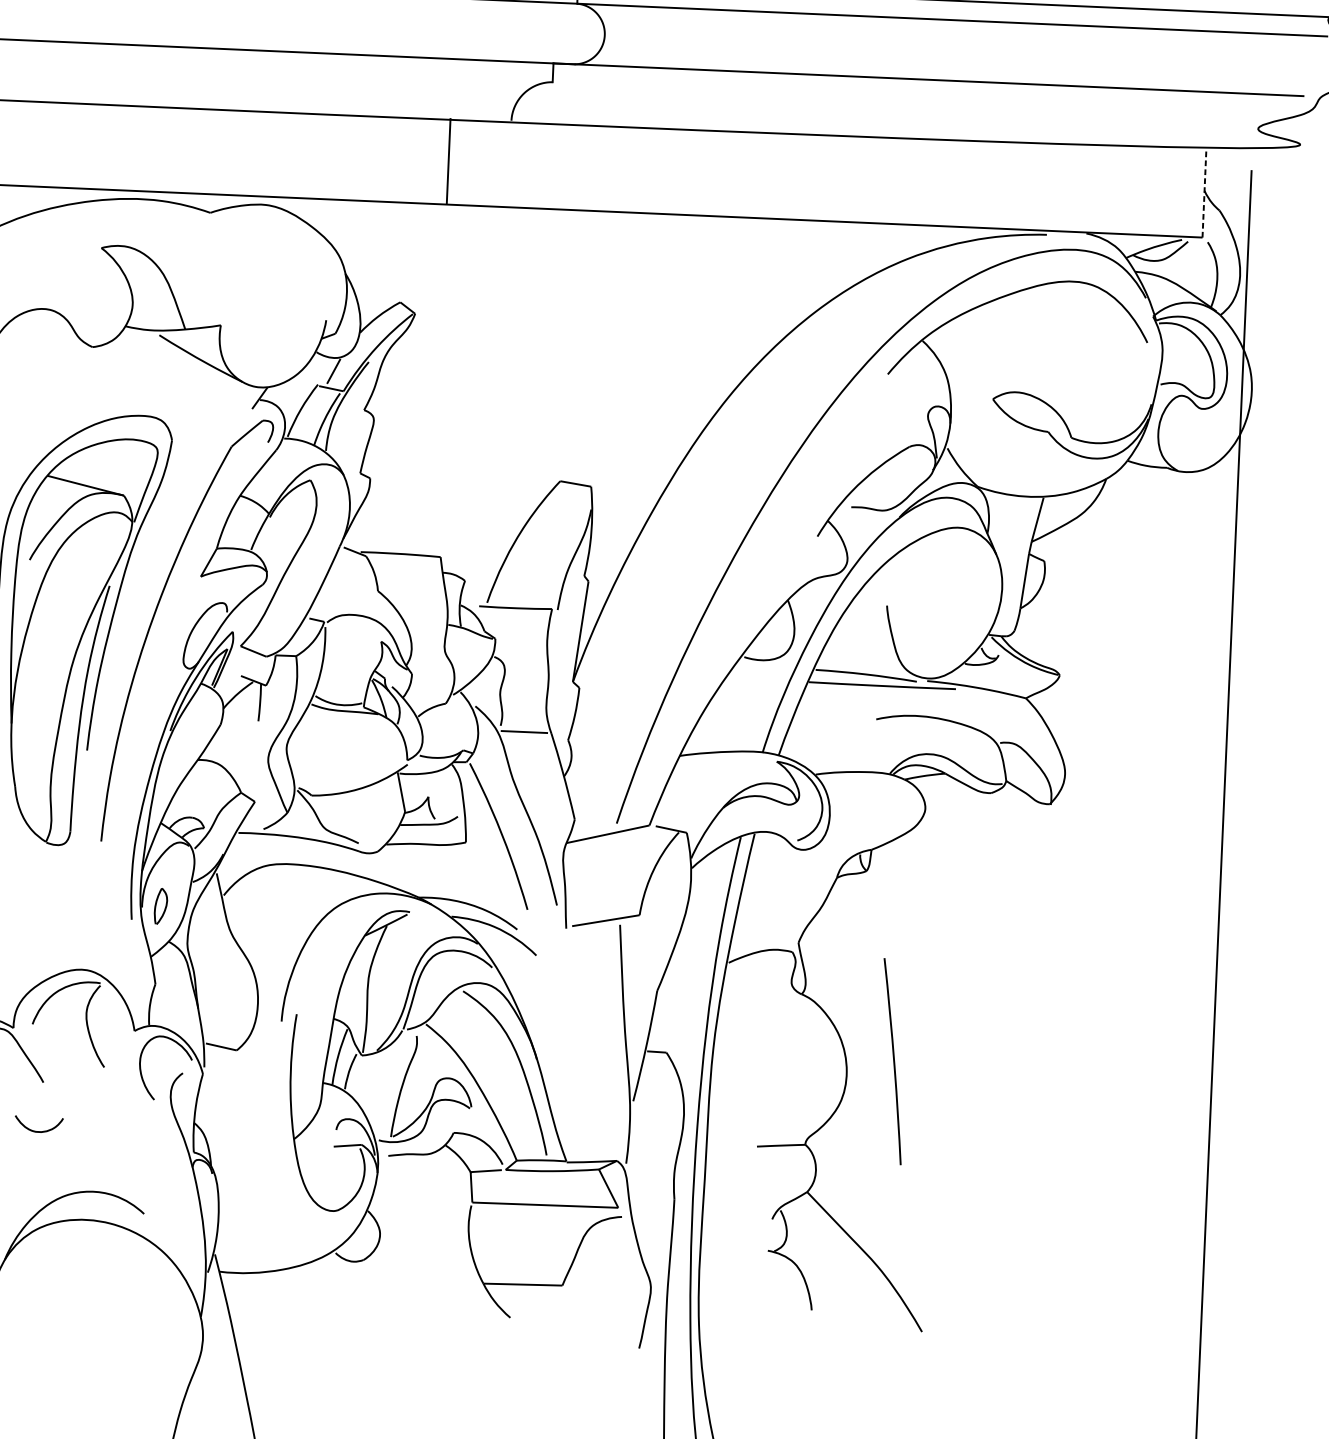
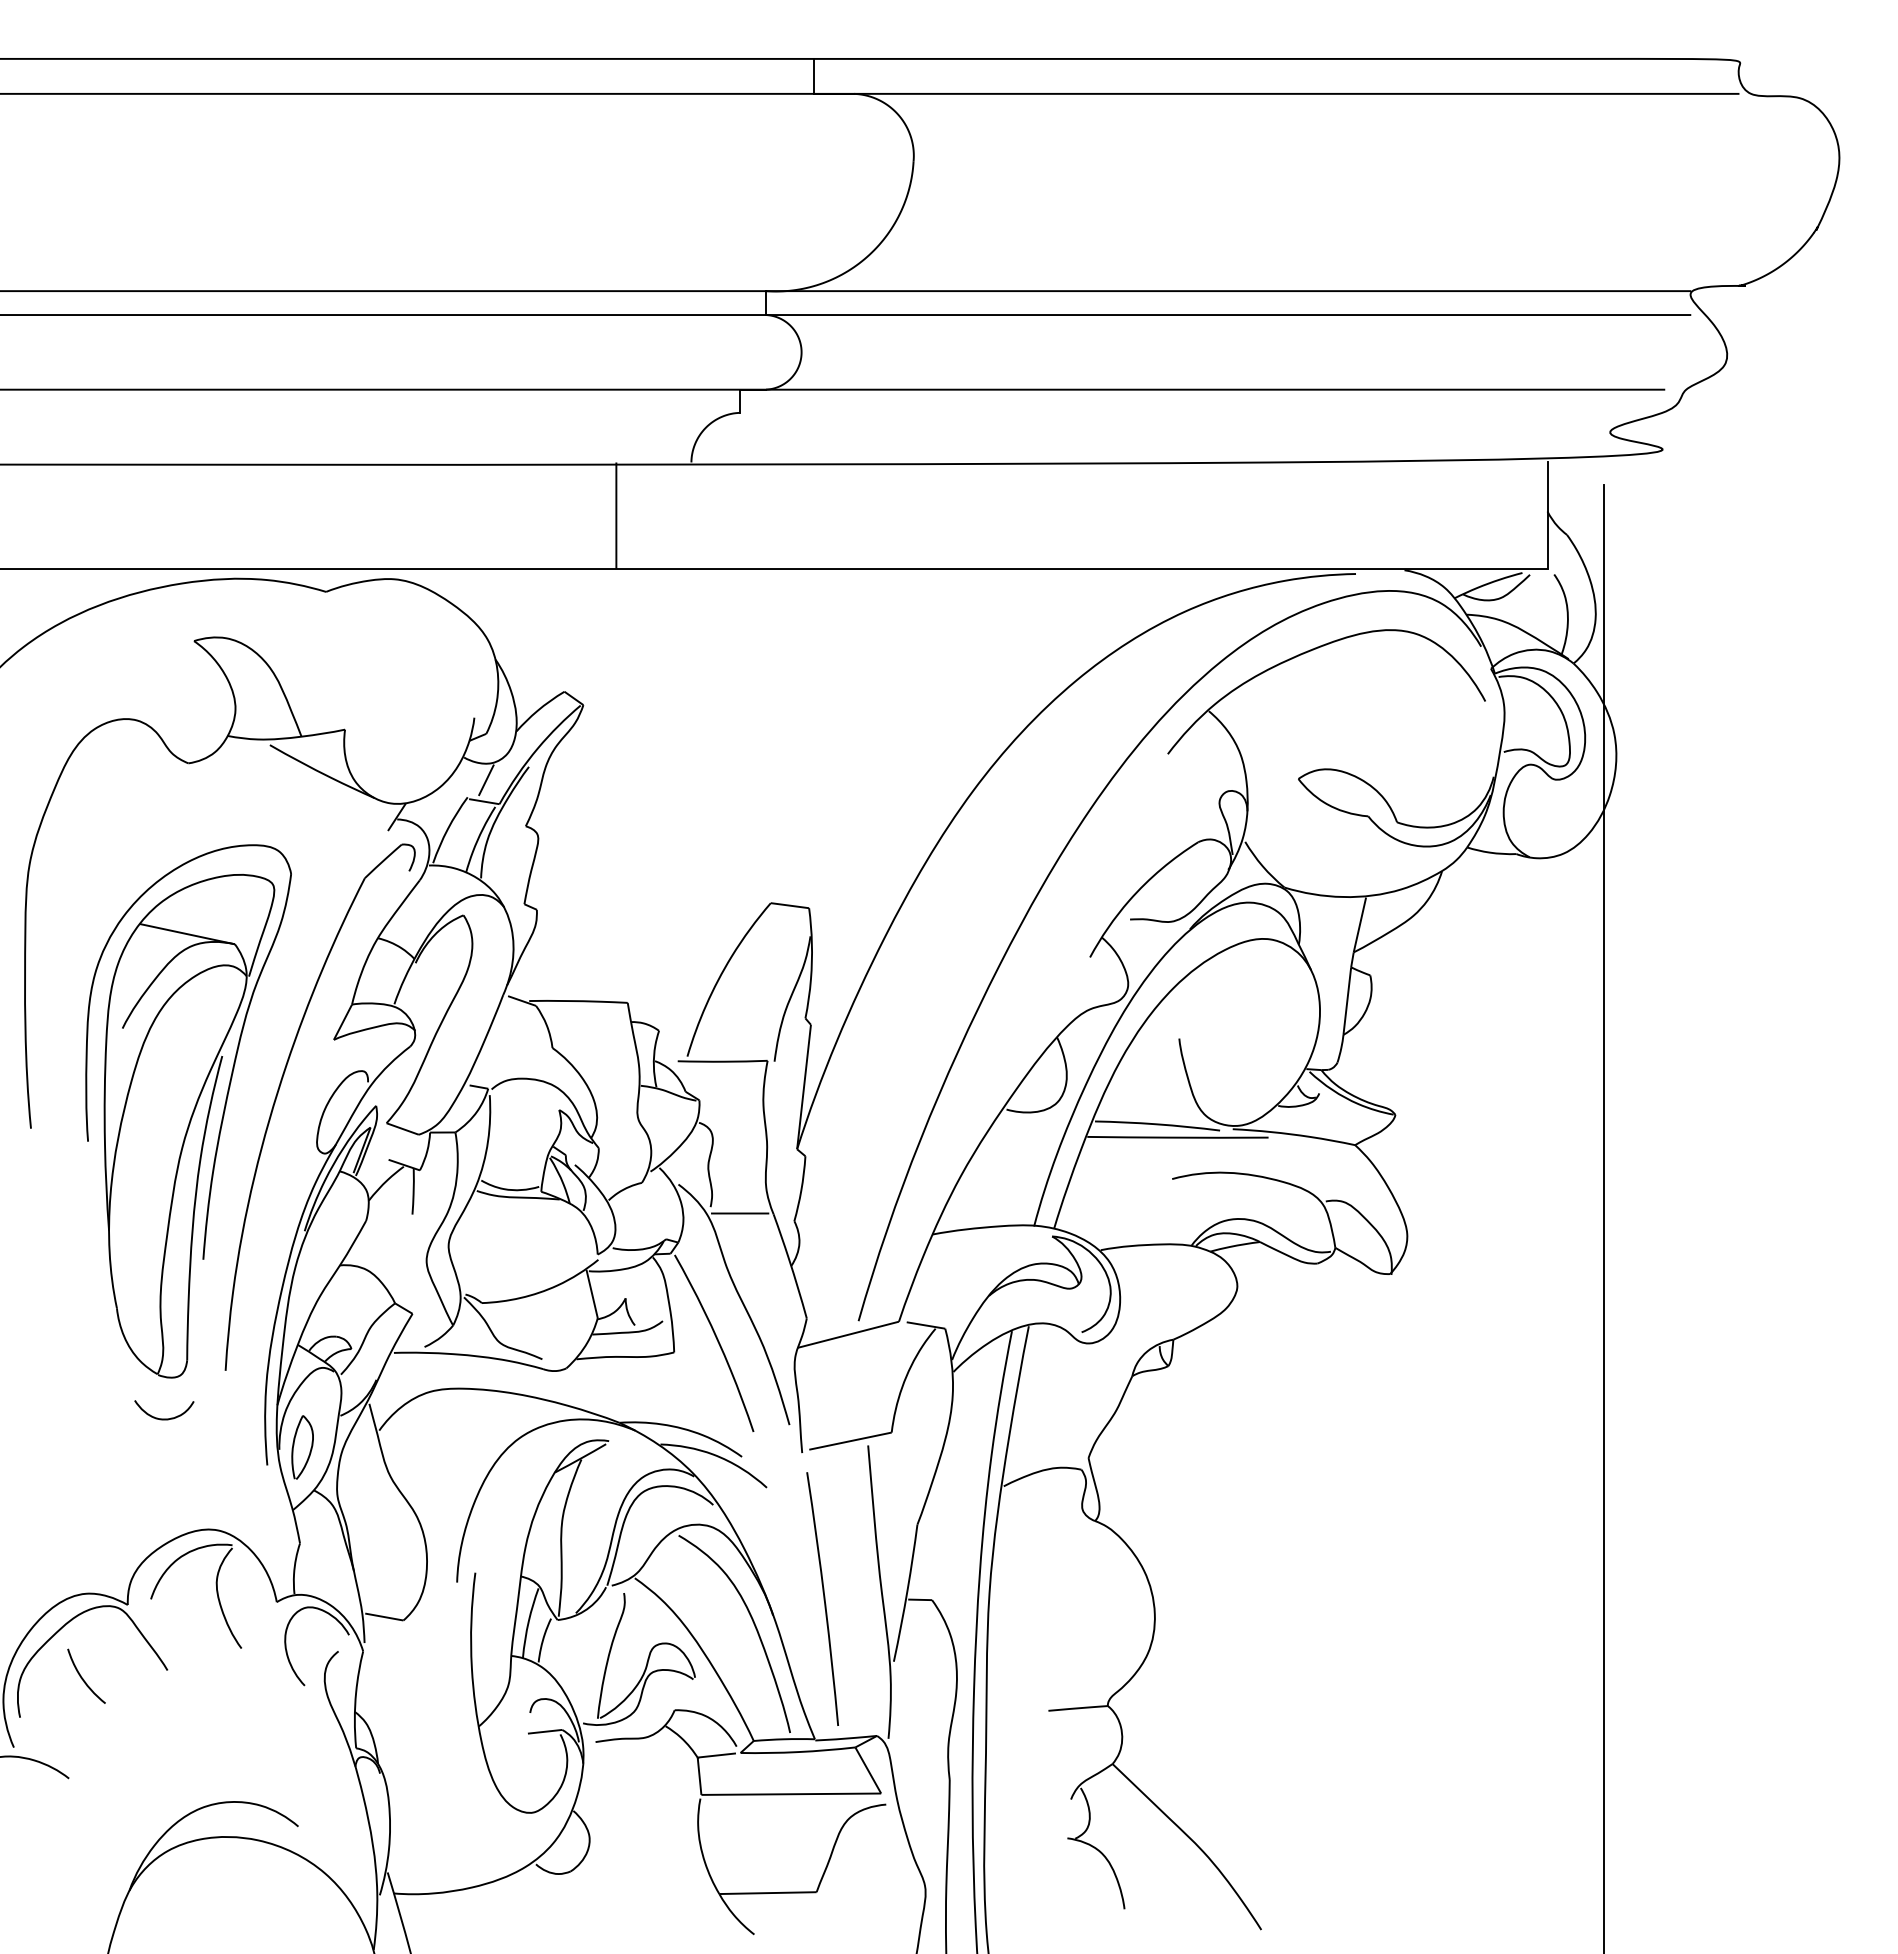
line: (1204, 194) -> (1547, 515), dashed -> solid
part: (160, 906) -> (302, 1447), size x1.43
curve: (893, 1061) -> (823, 1598), moved
curve: (38, 1131) -> (164, 1418), moved

